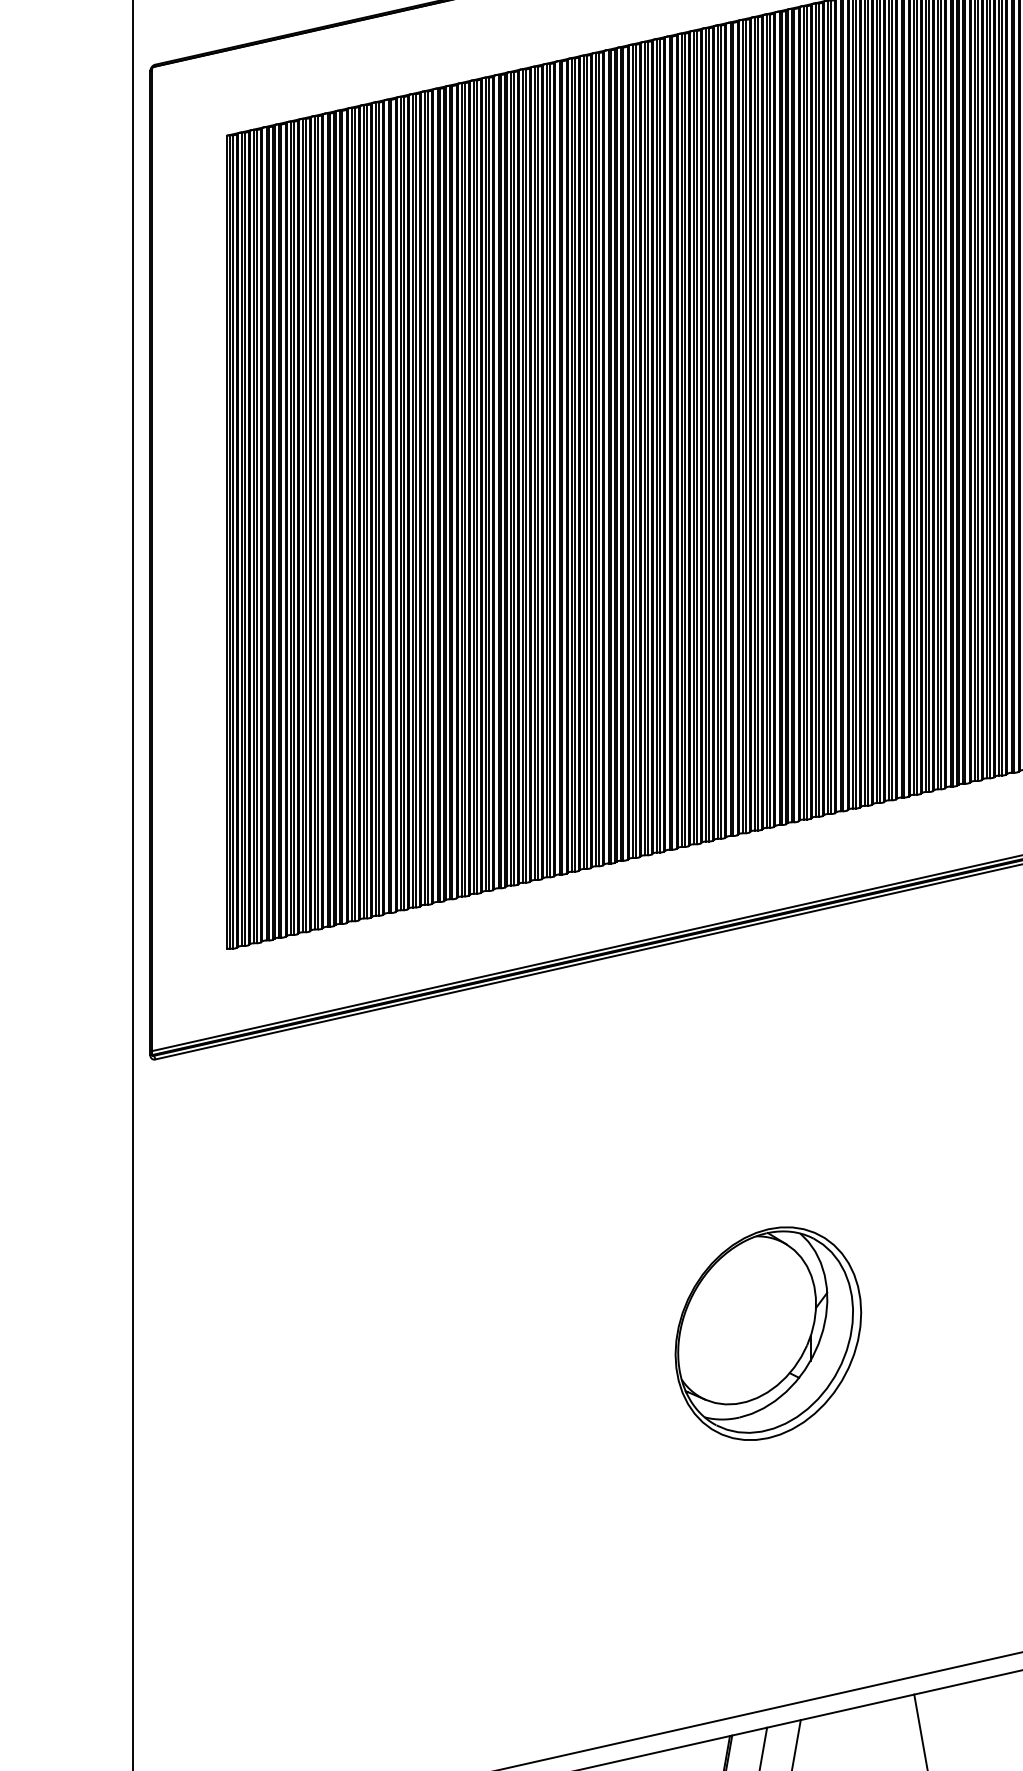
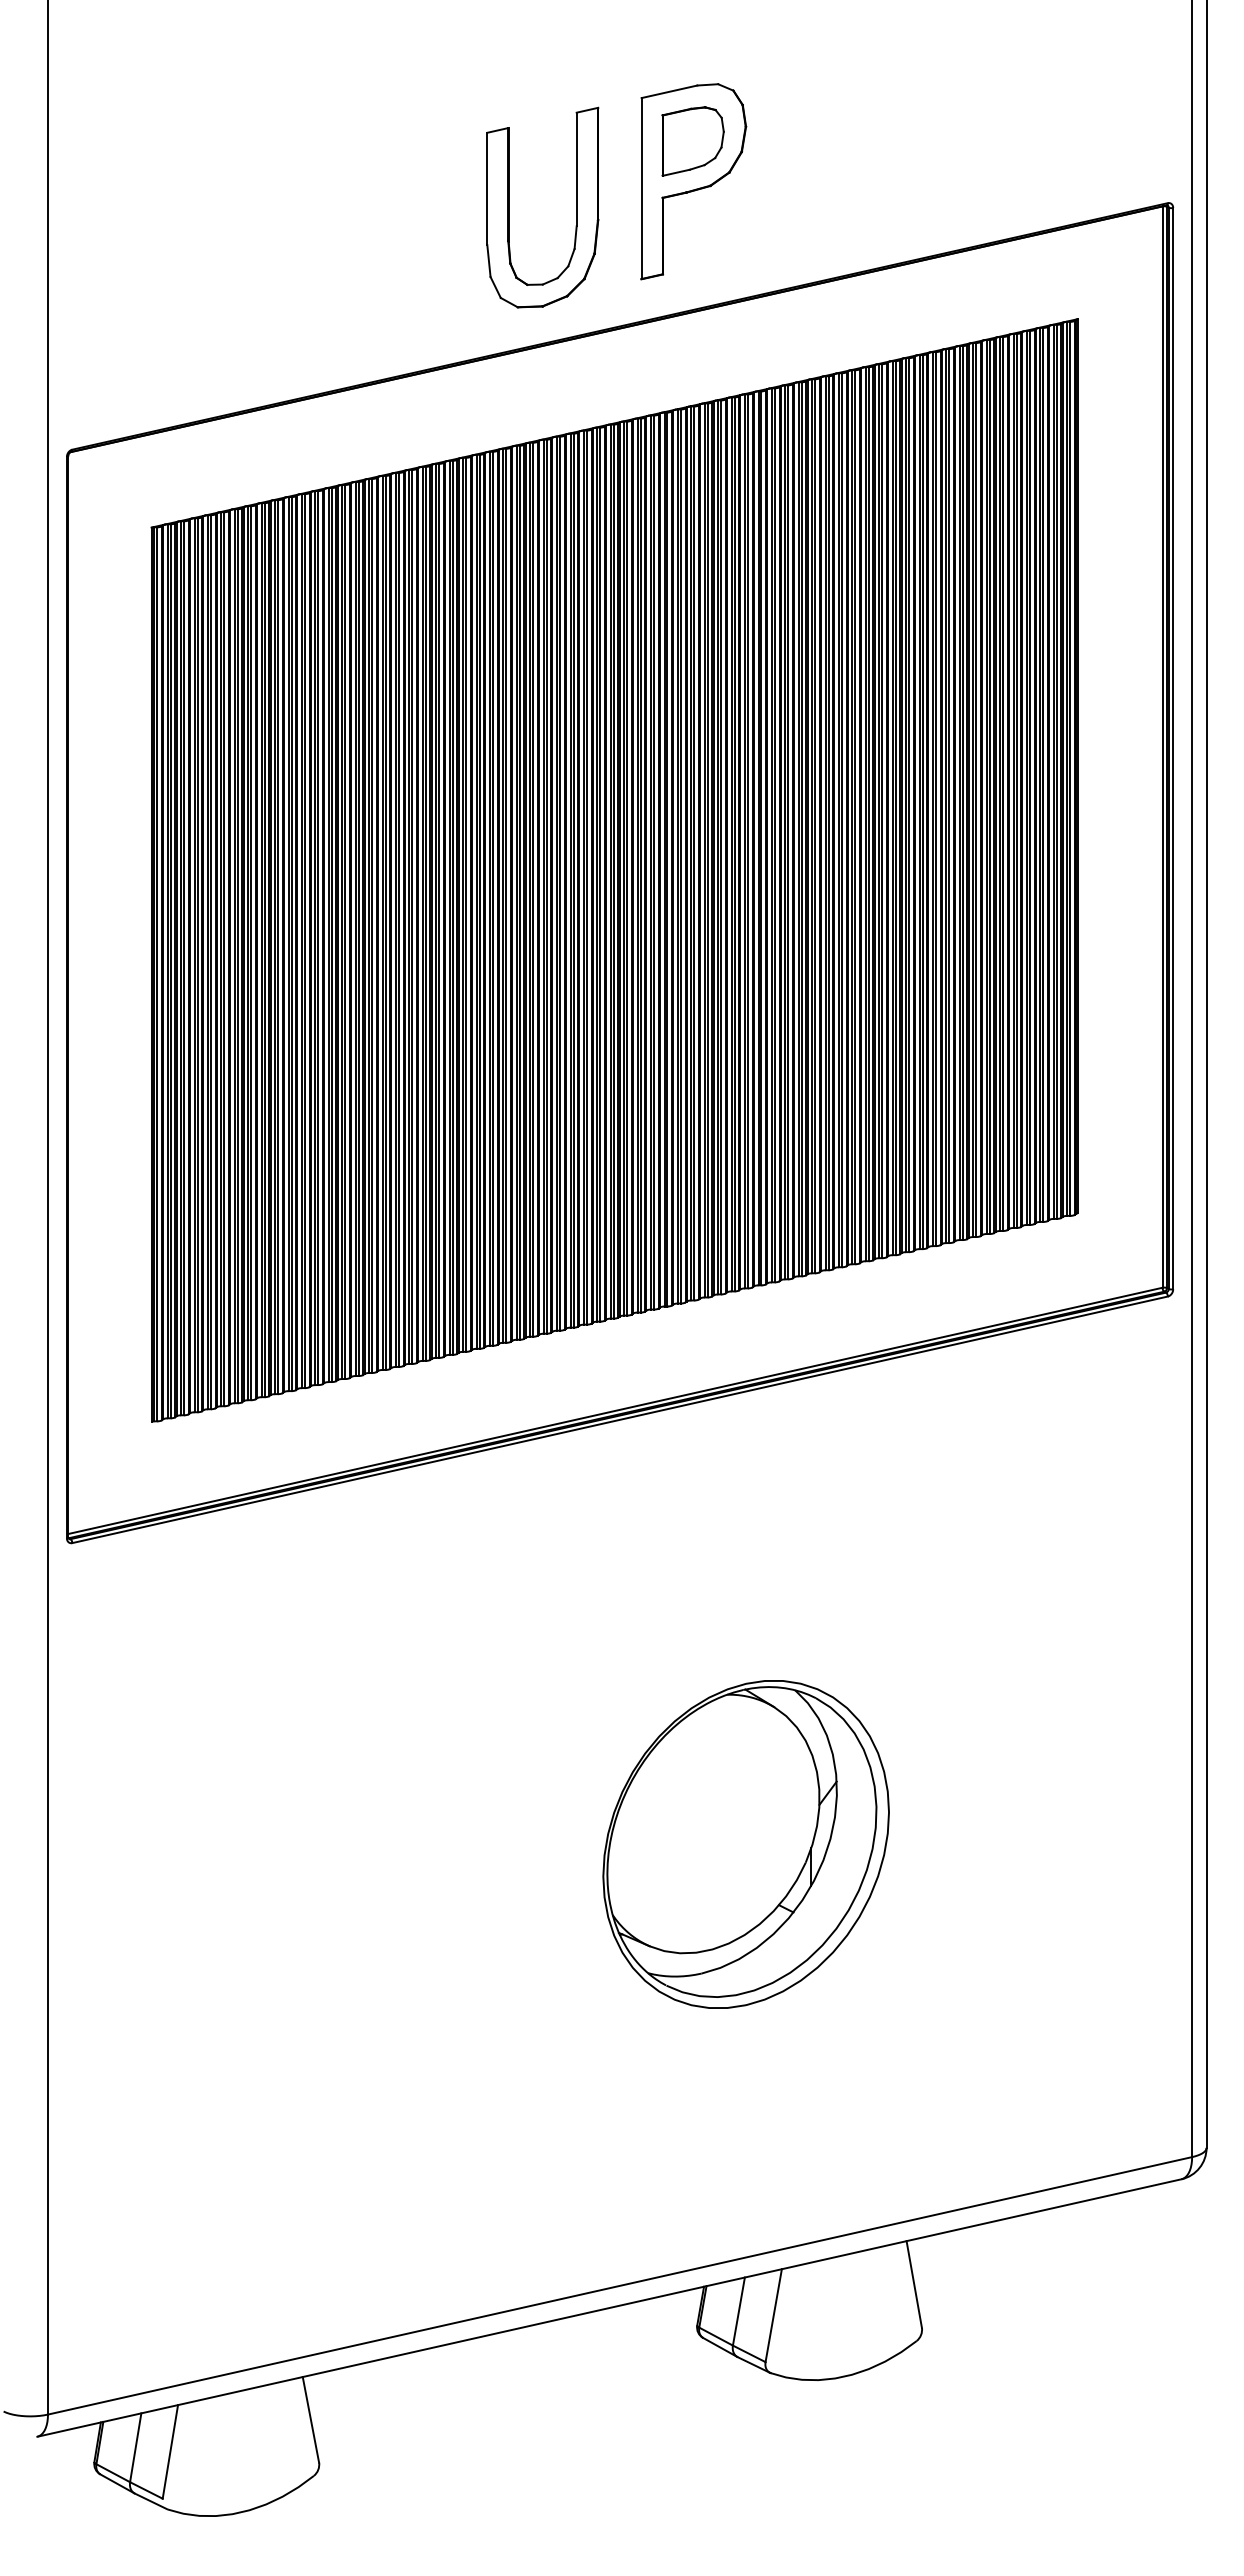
part: (768, 1333) -> (746, 1844), size x1.4

